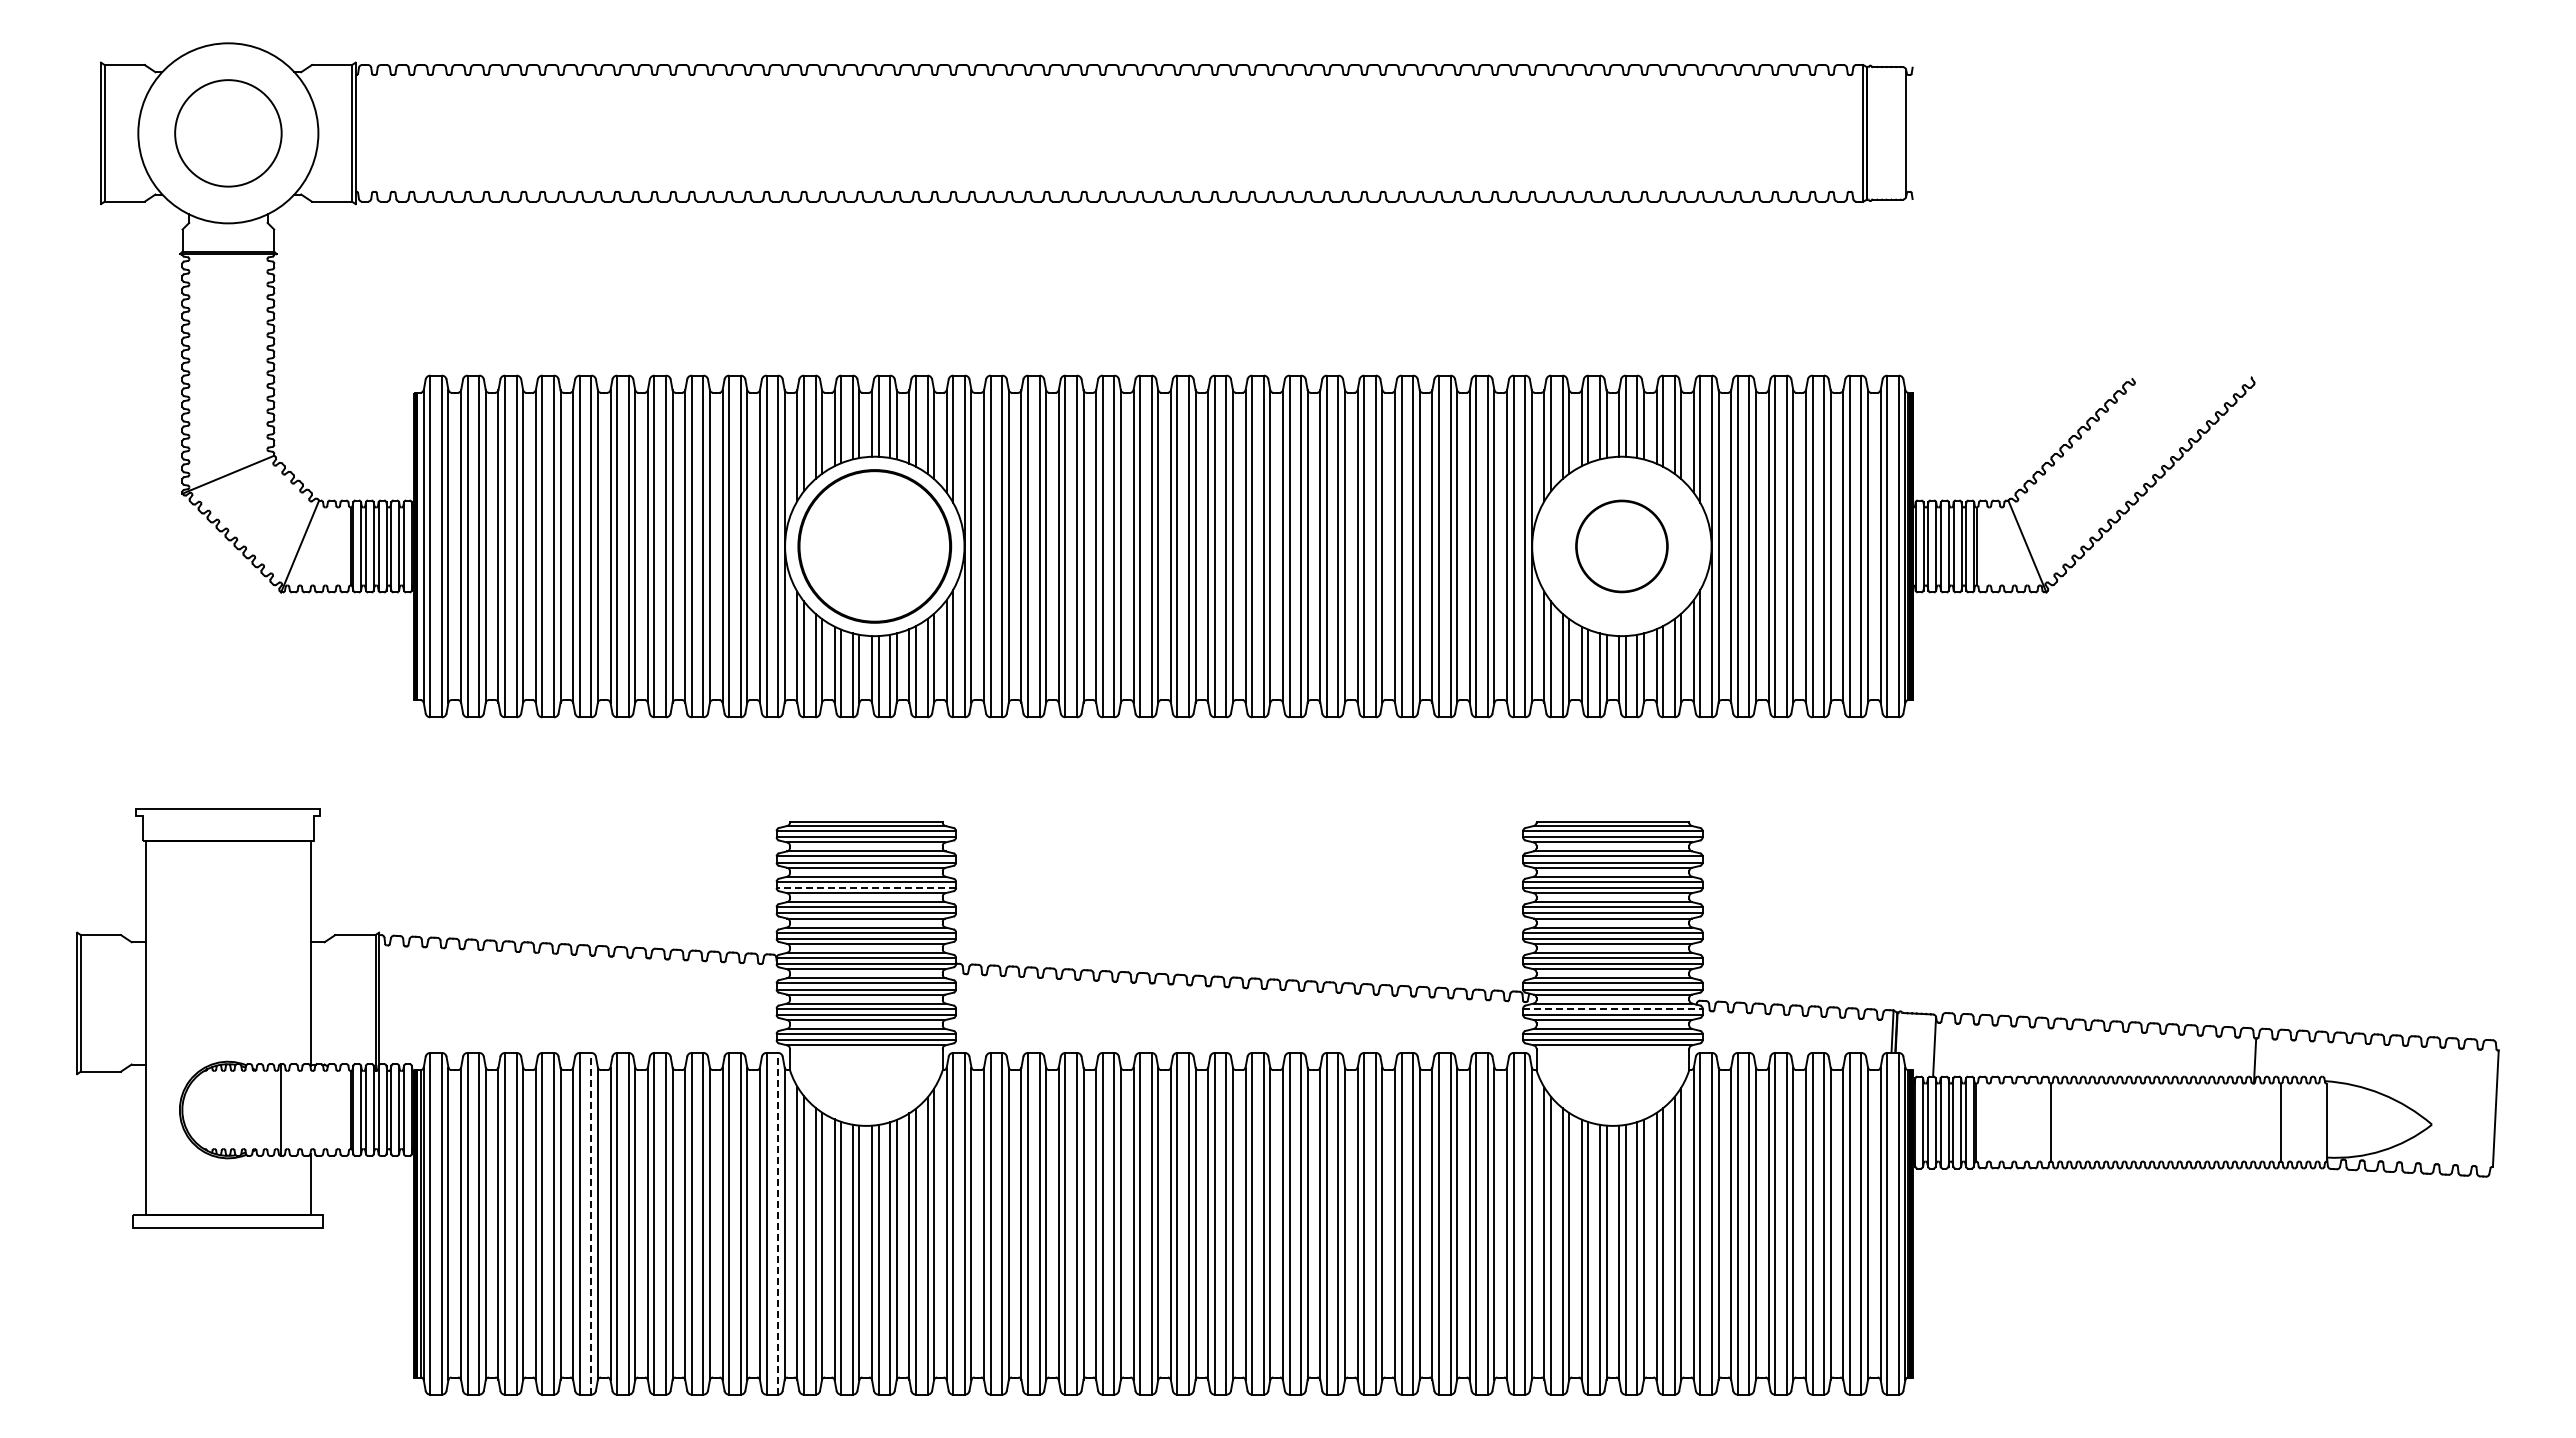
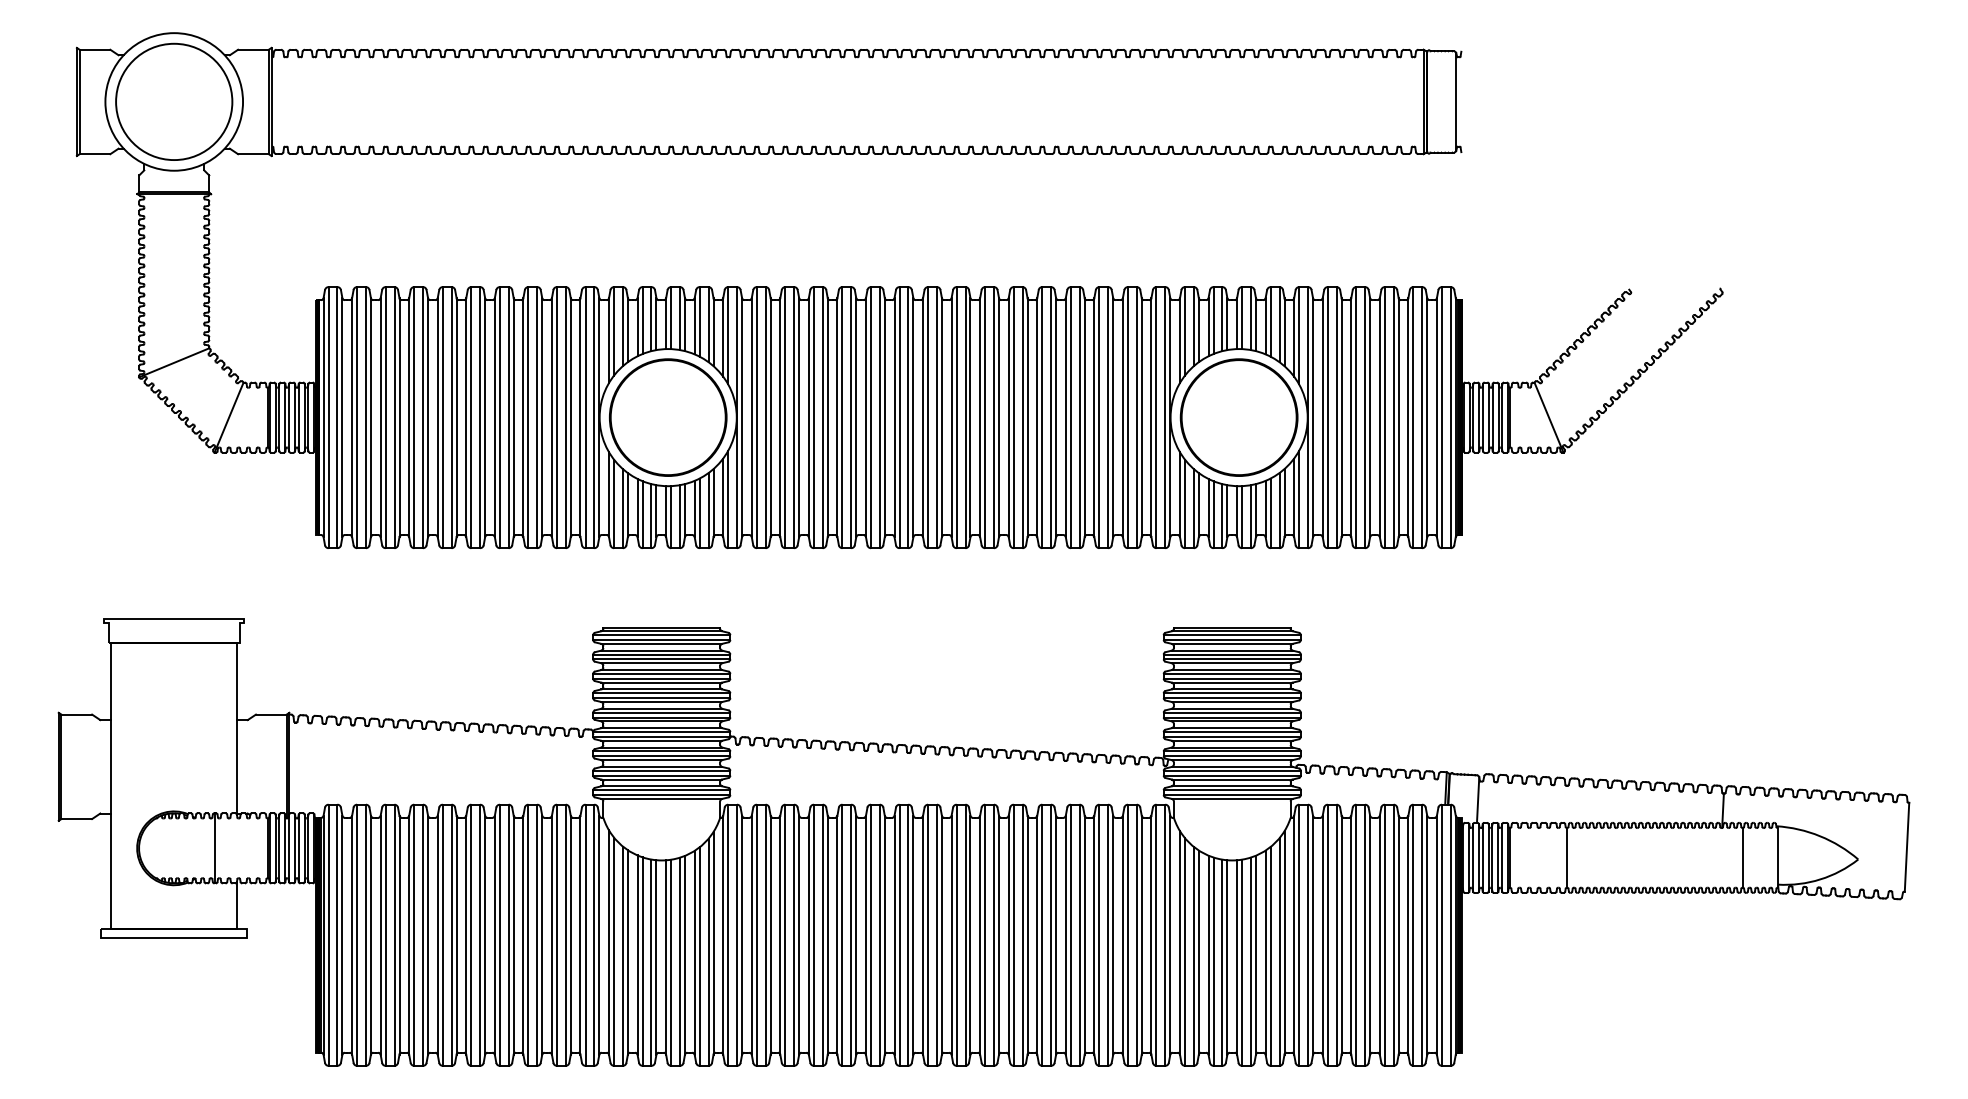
circle: (228, 133) -> (174, 102), size x1.43
part: (1621, 546) -> (1238, 417), size x1.67
line: (866, 888) -> (661, 679), dashed -> solid
line: (1612, 1008) -> (1231, 770), dashed -> solid
line: (591, 1223) -> (451, 935), dashed -> solid
line: (778, 1223) -> (594, 935), dashed -> solid

